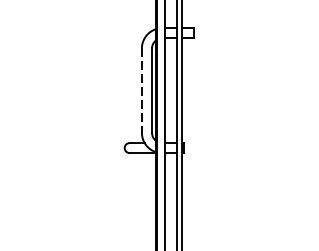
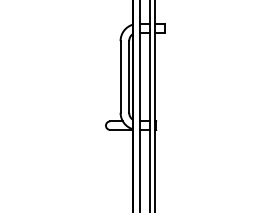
line: (141, 90) -> (120, 76), dashed -> solid

